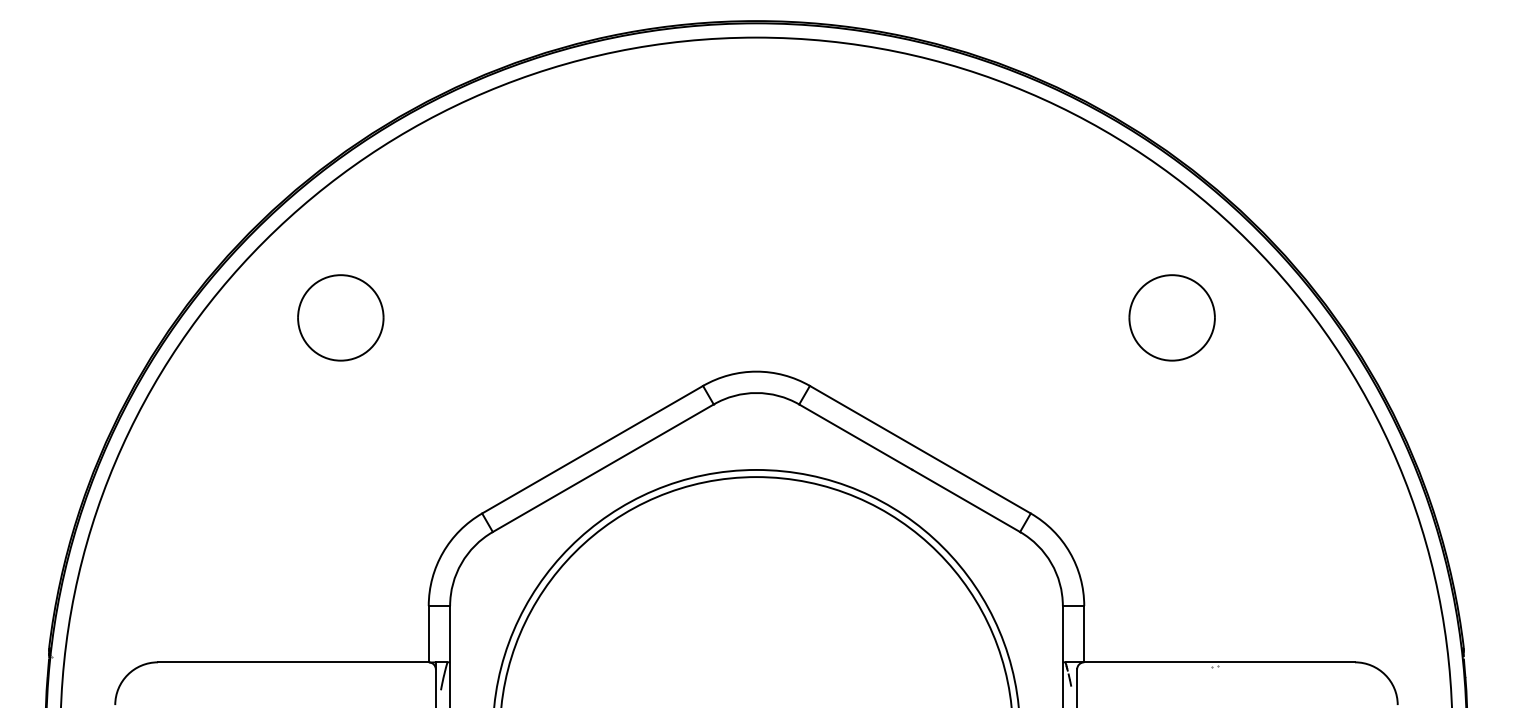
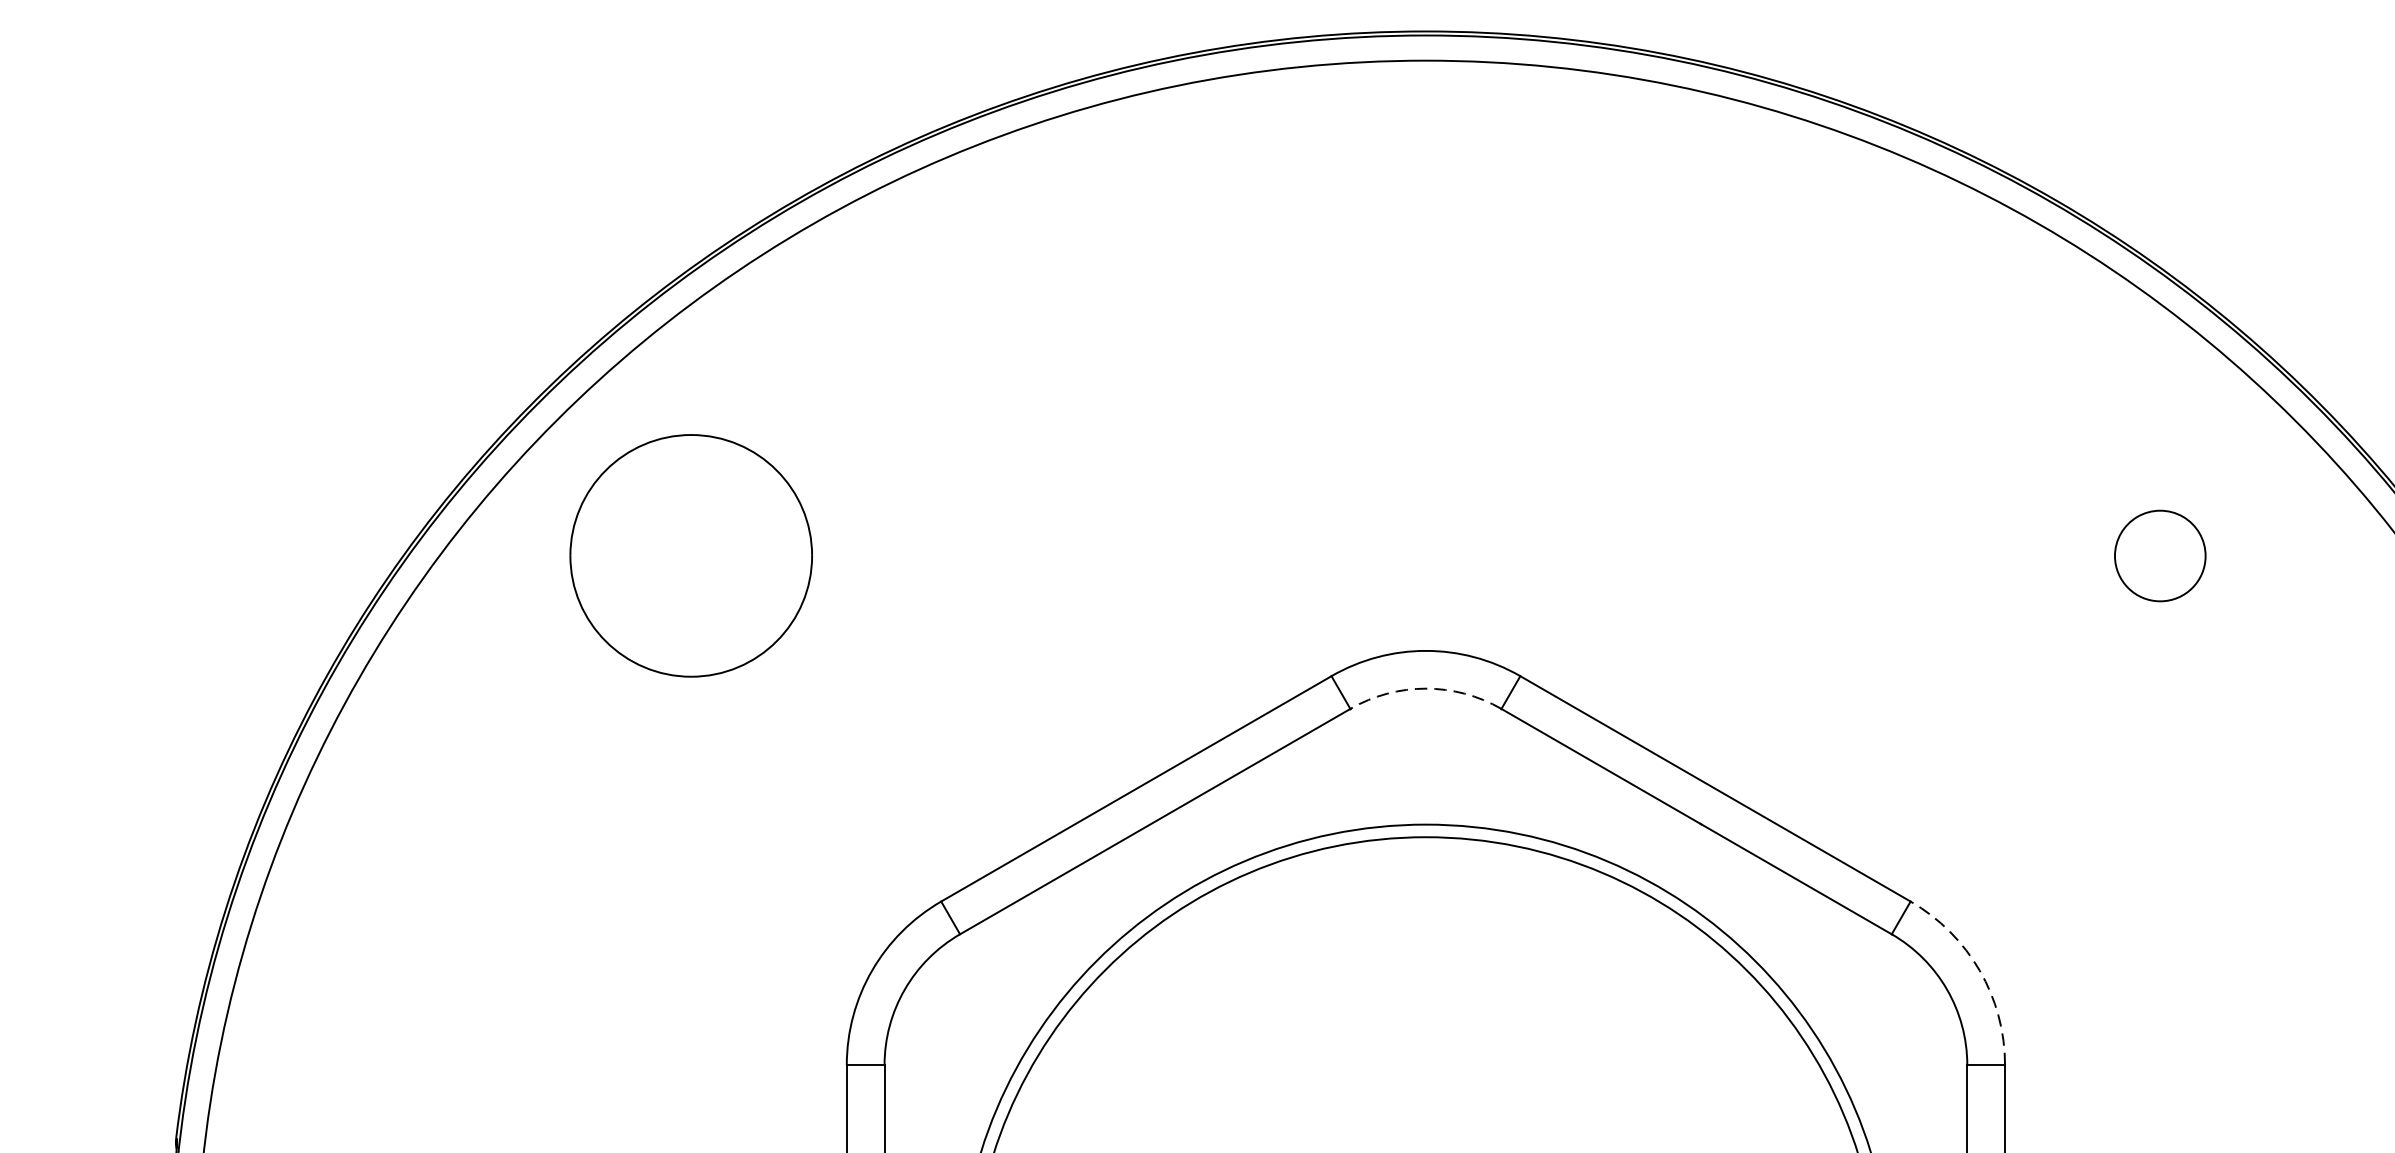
part: (340, 317) -> (690, 555), size x1.6
part: (1171, 317) -> (2159, 555), size x0.6
arc: (756, 393) -> (1425, 689), solid -> dashed
arc: (1069, 552) -> (1979, 970), solid -> dashed

